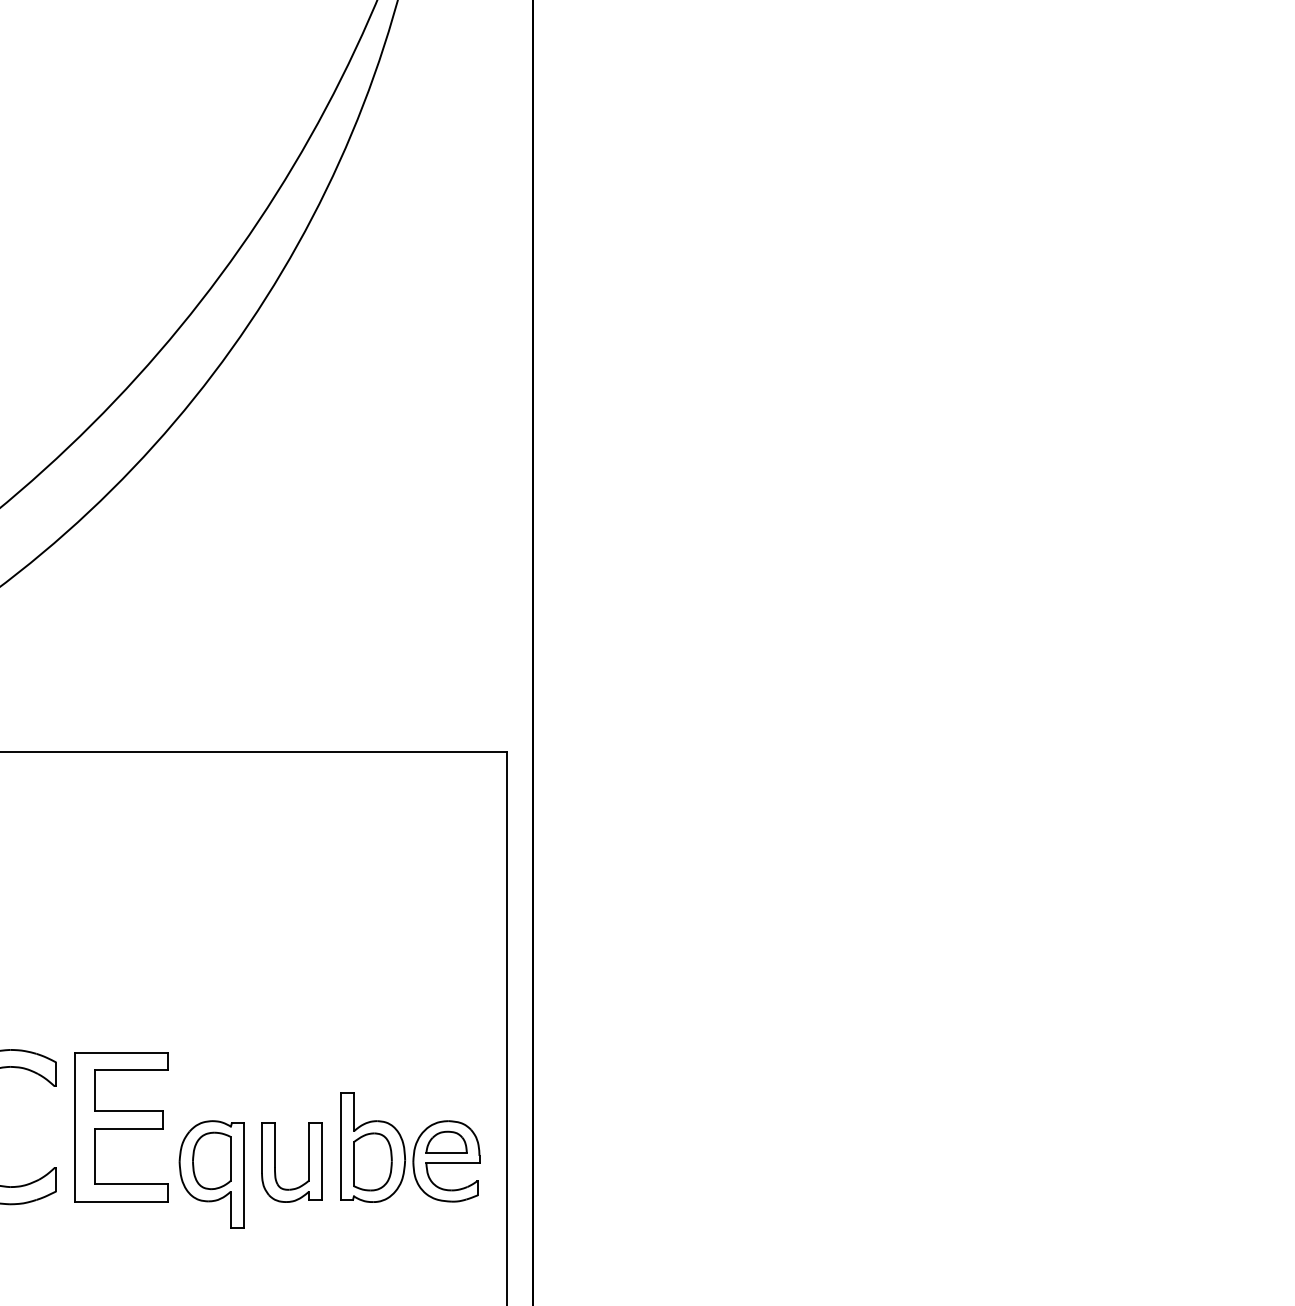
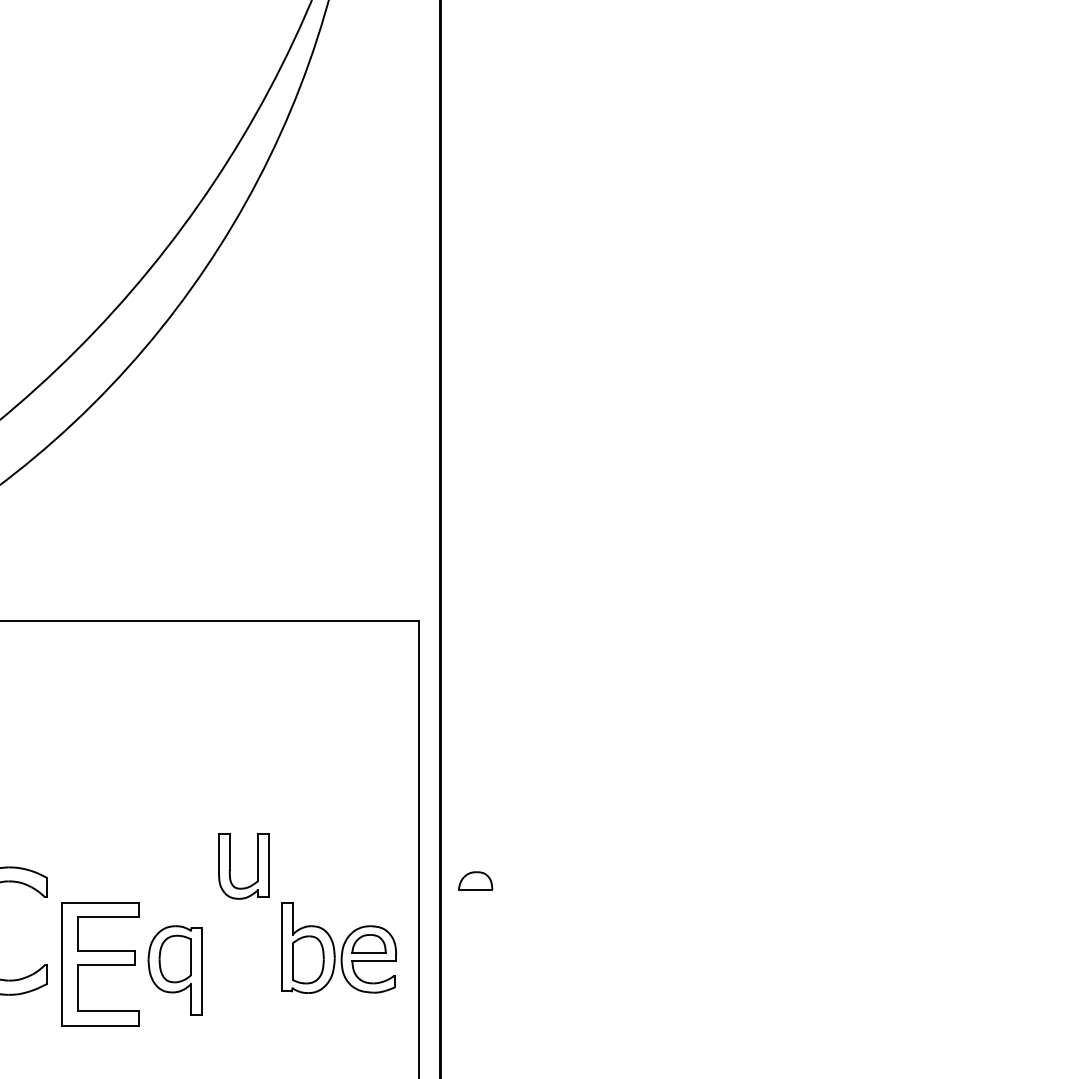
part: (575, 1065) -> (475, 880), added
part: (121, 1127) -> (100, 964), moved
part: (275, 1162) -> (230, 866), moved

